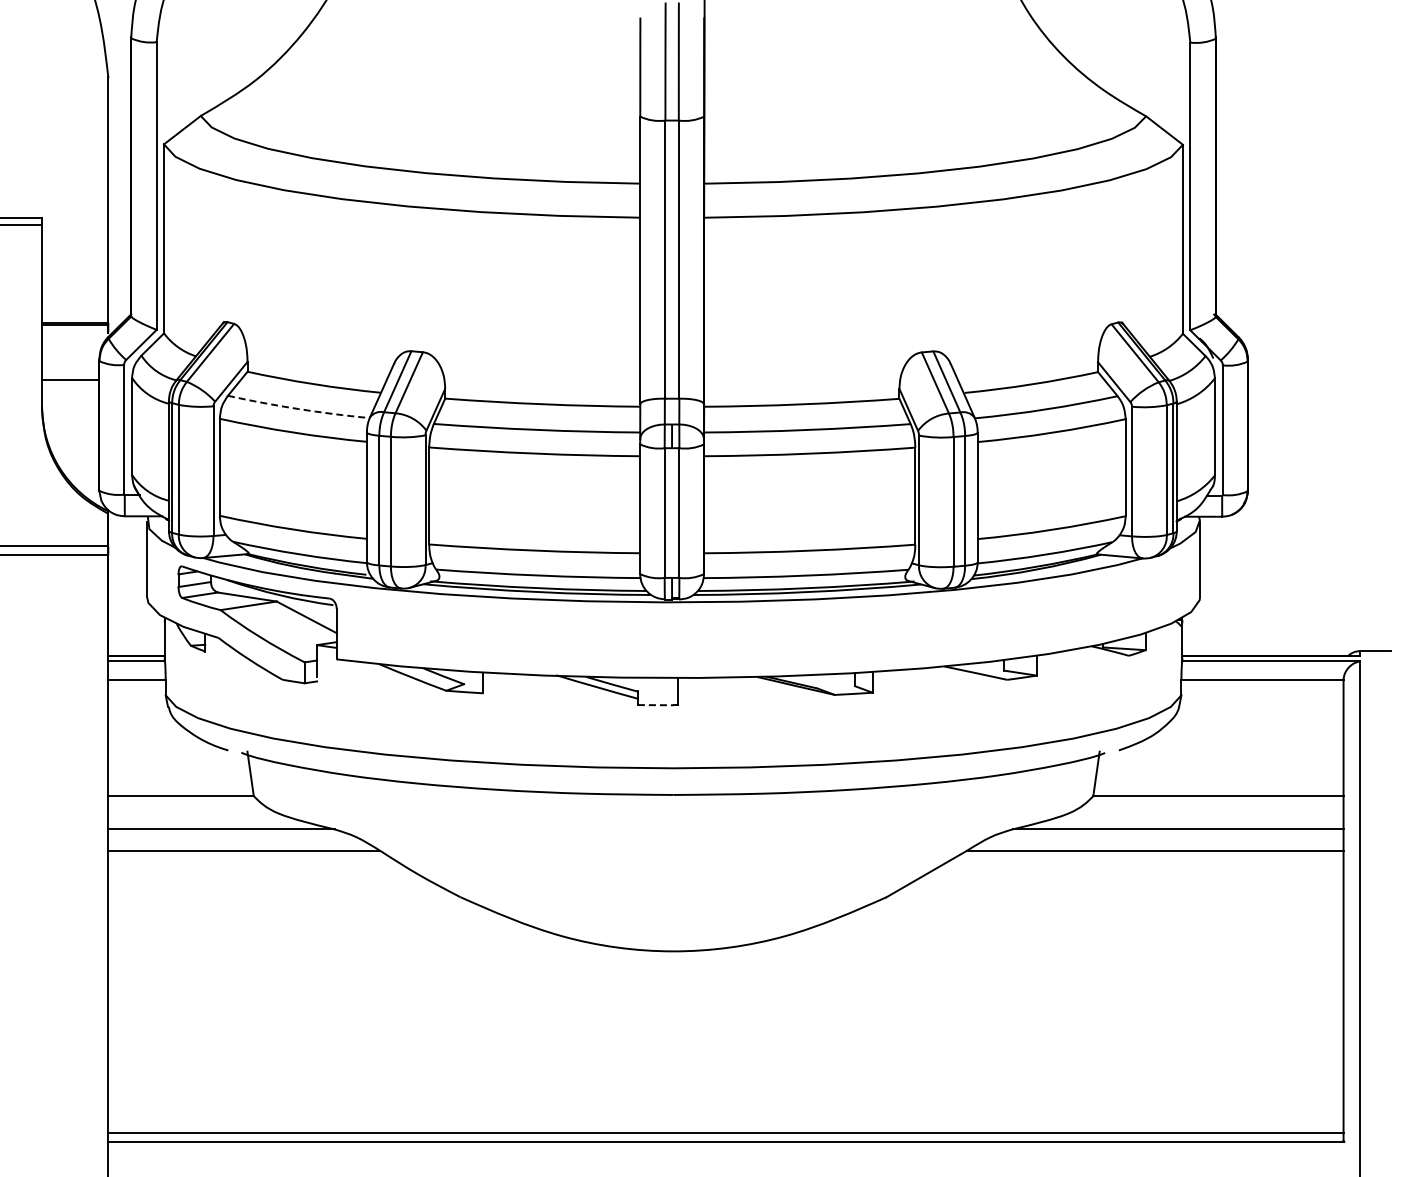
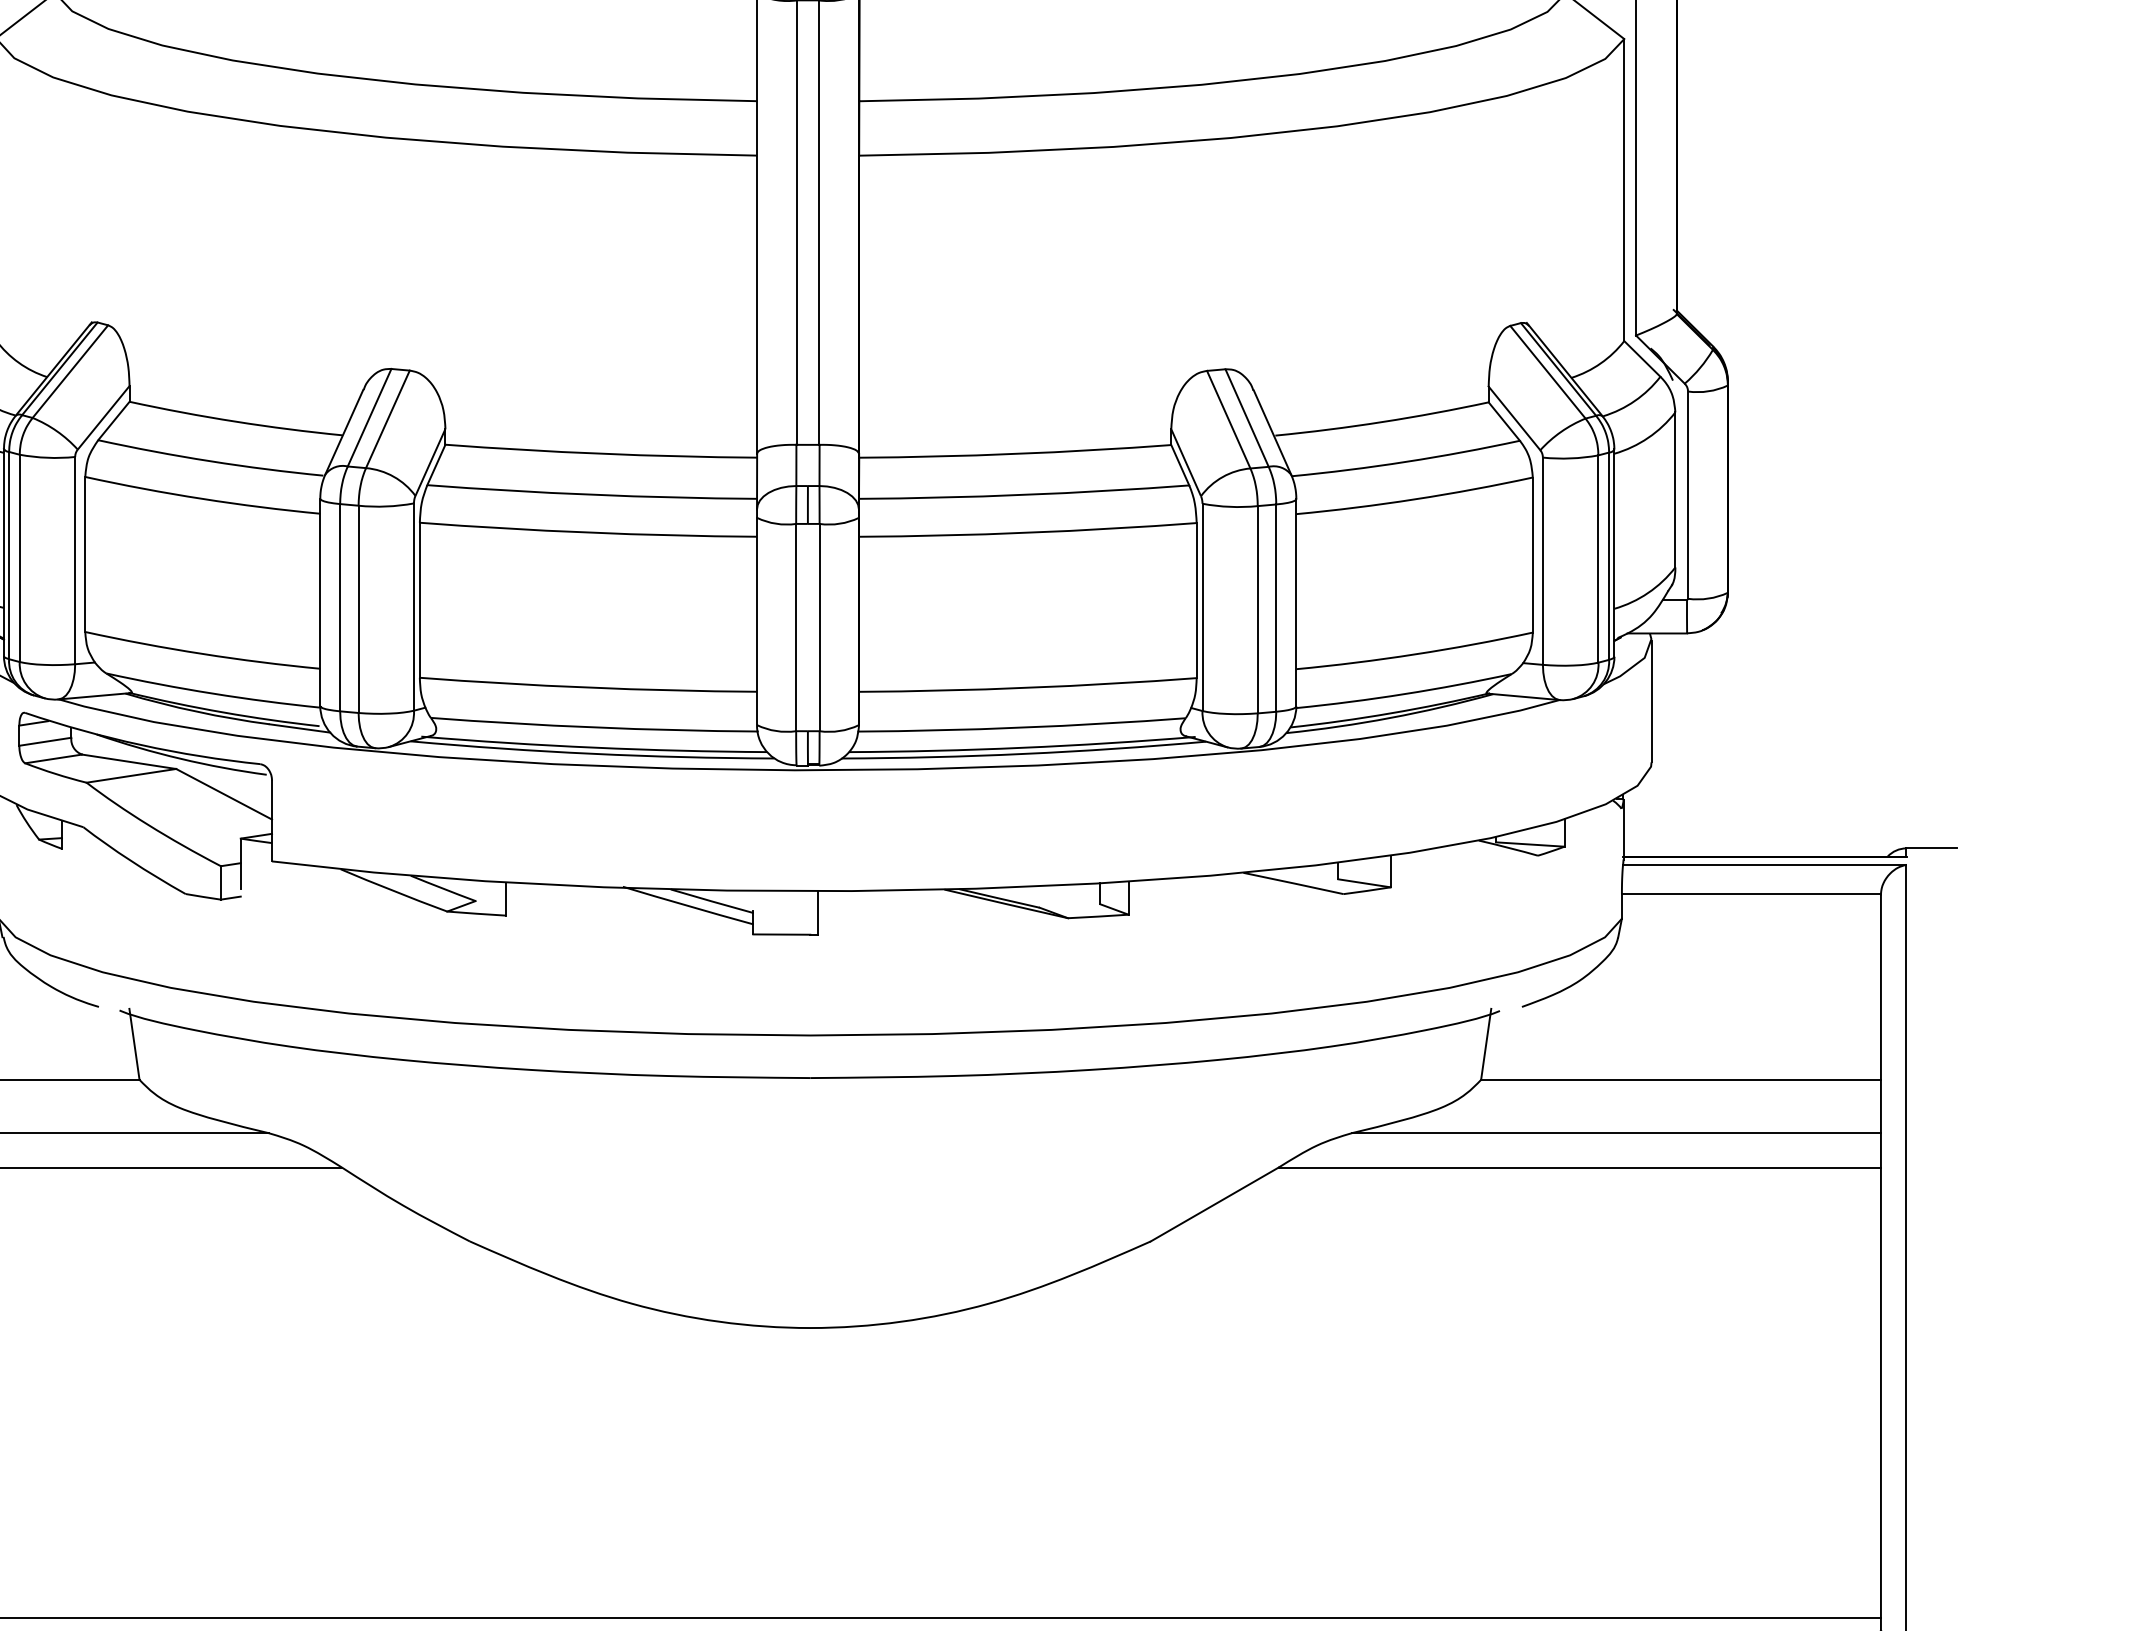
arc: (298, 408) -> (210, 460), dashed -> solid
line: (655, 705) -> (781, 935), dashed -> solid

